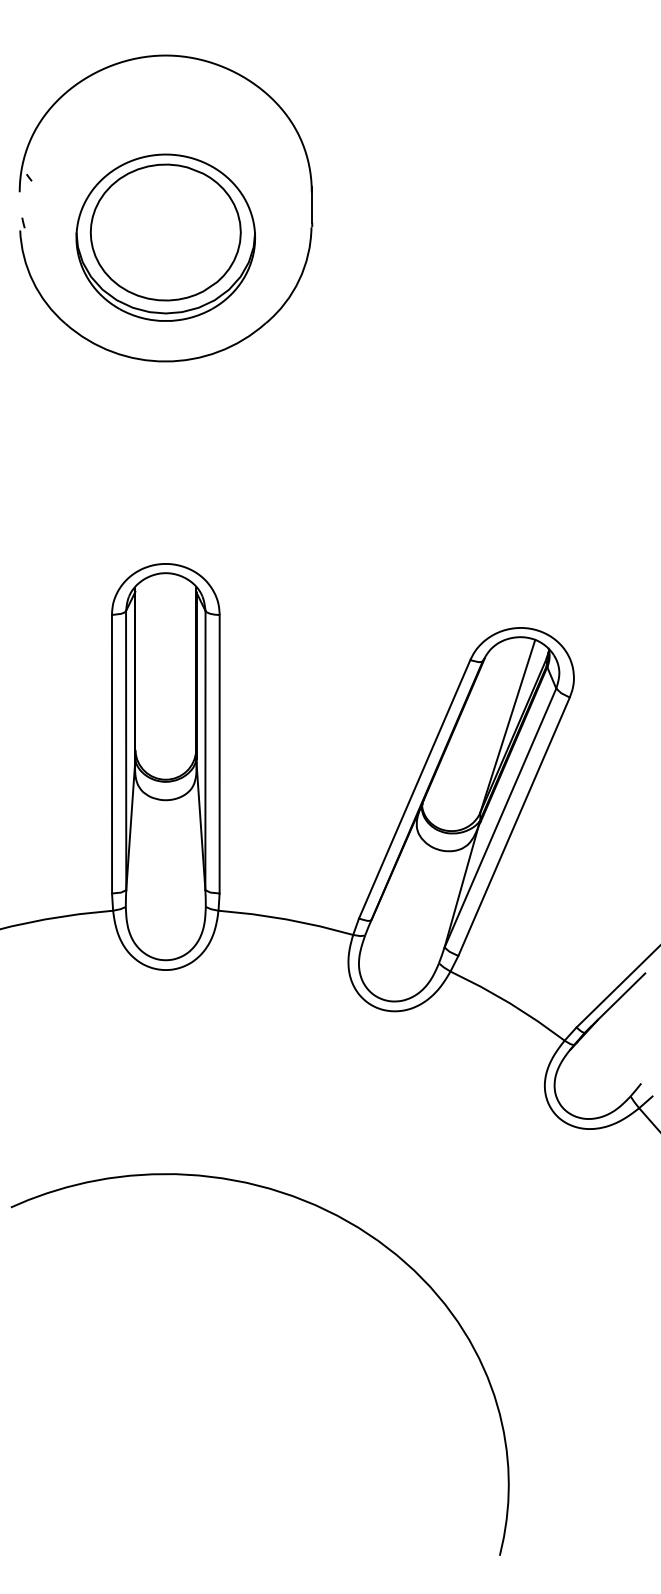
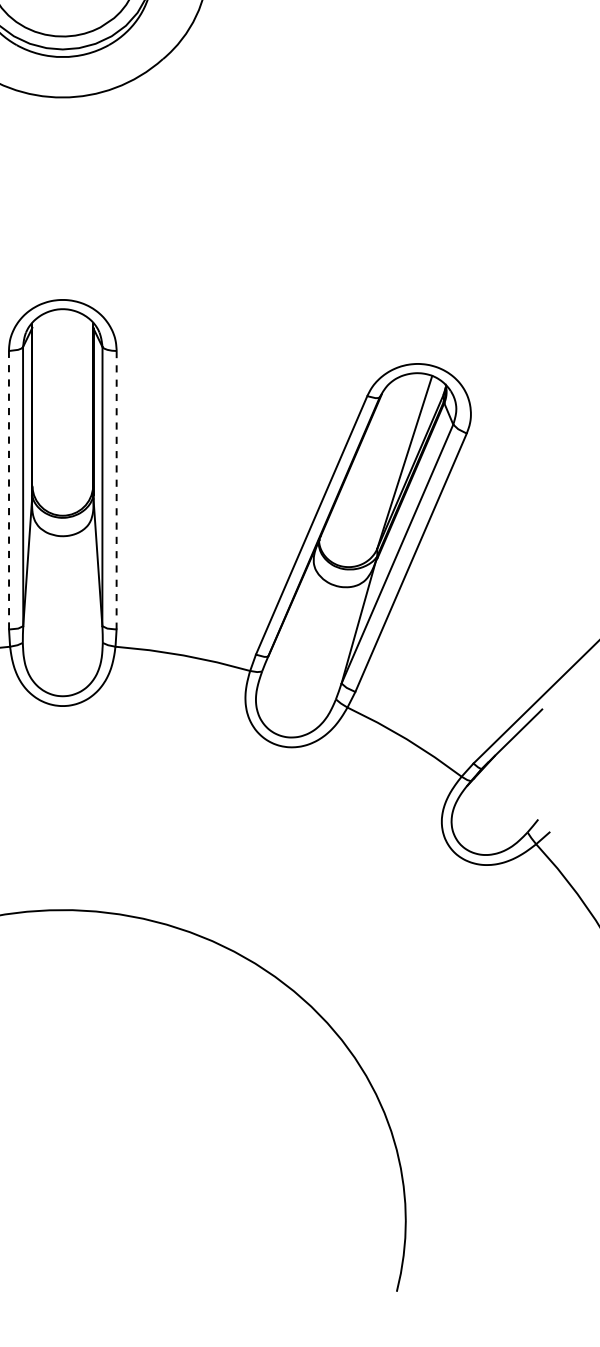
line: (112, 753) -> (9, 489), solid -> dashed
line: (219, 754) -> (116, 490), solid -> dashed

